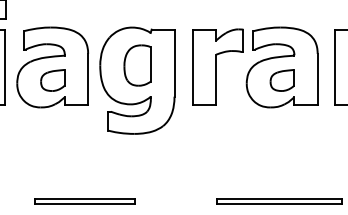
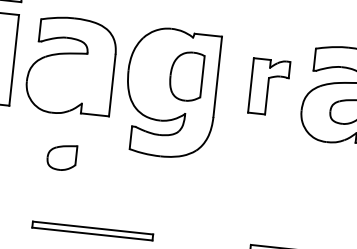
part: (137, 65) -> (186, 76), moved
part: (217, 66) -> (268, 86), size x0.6
part: (52, 80) -> (61, 157), moved

